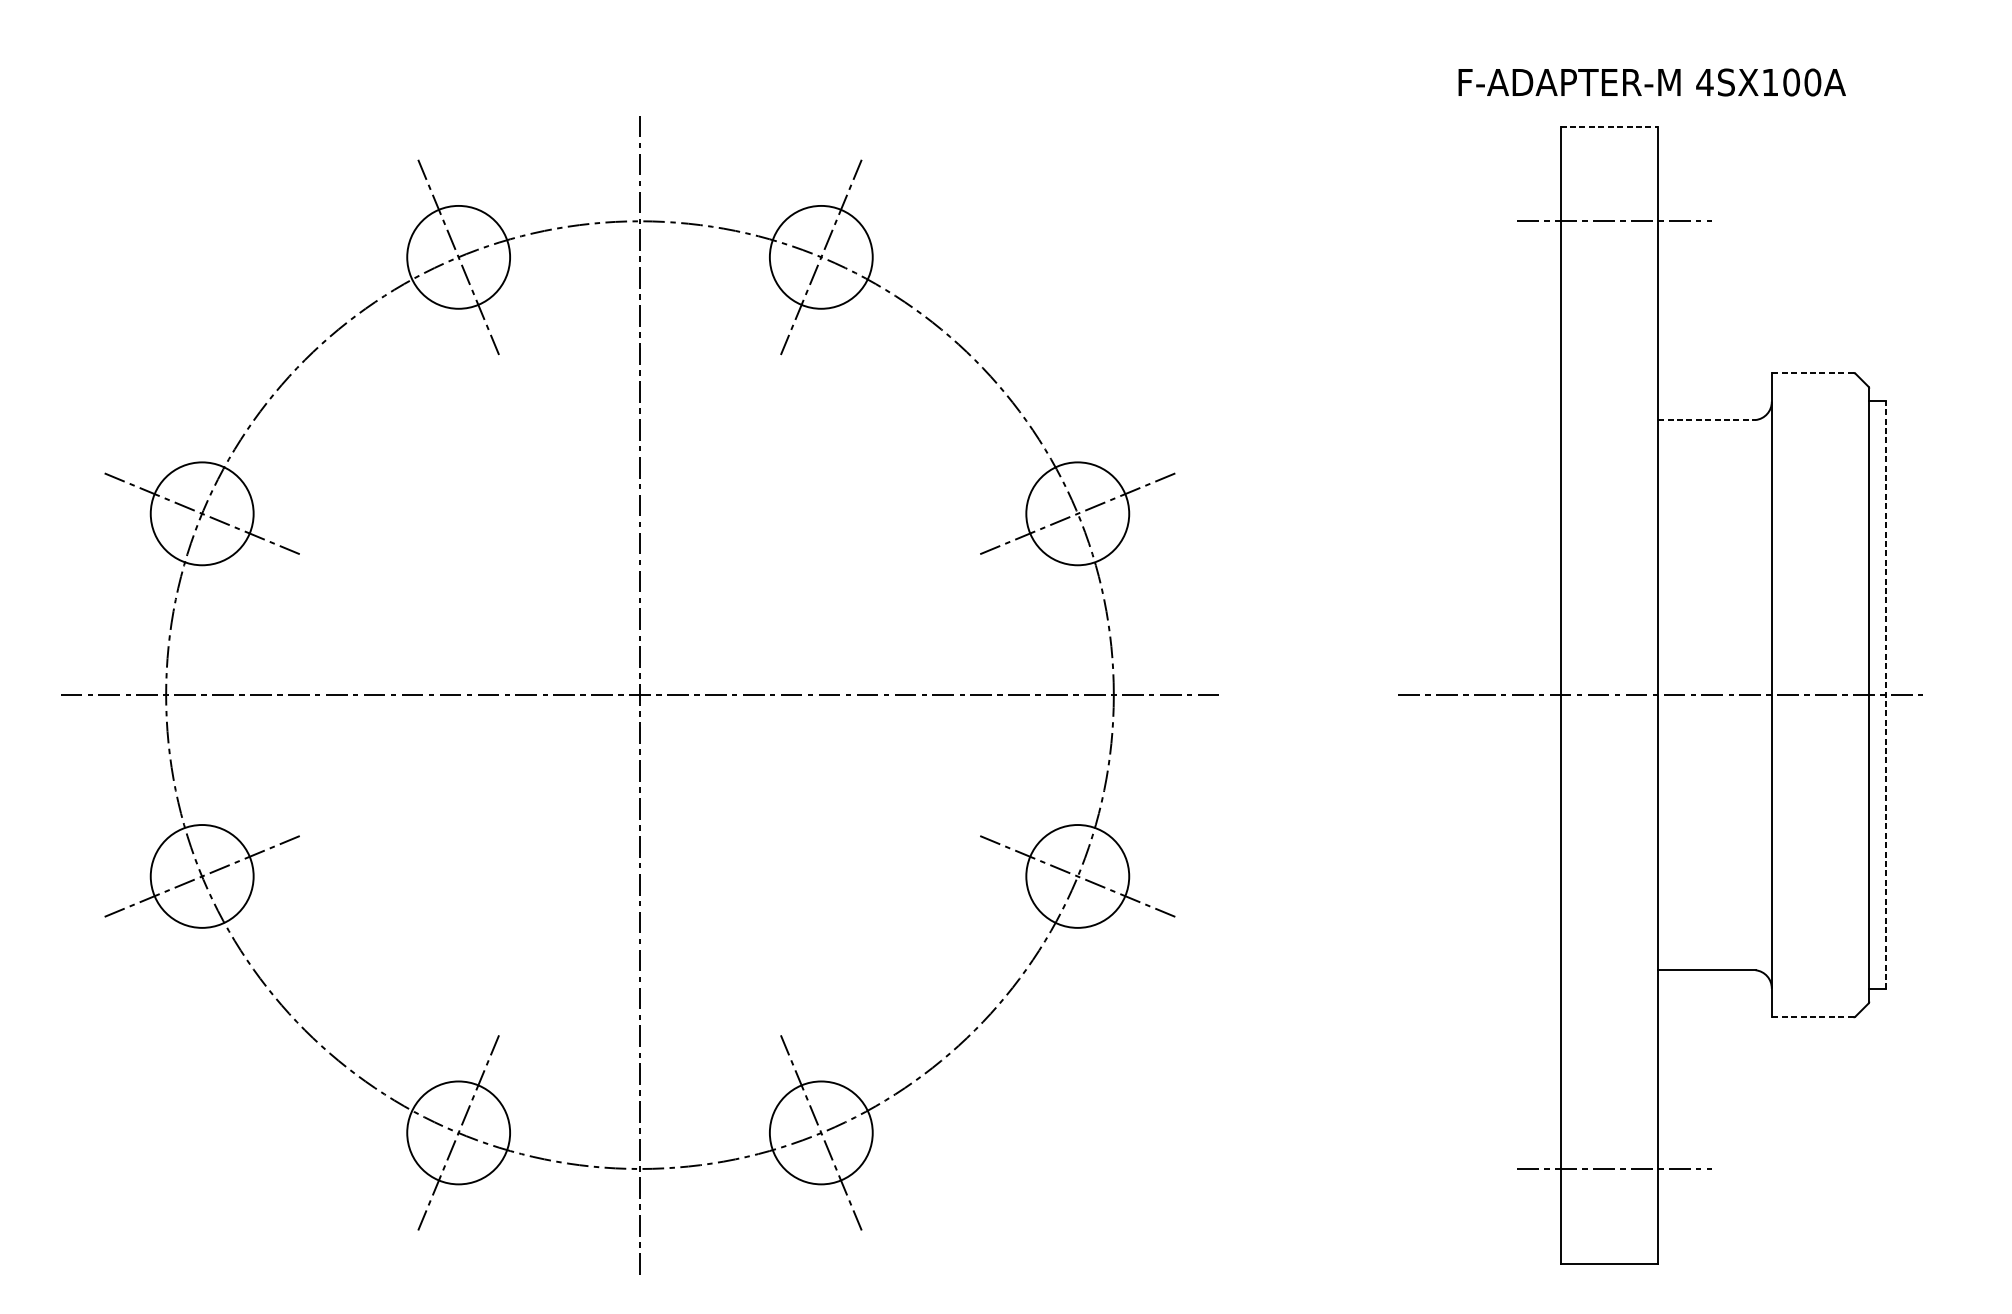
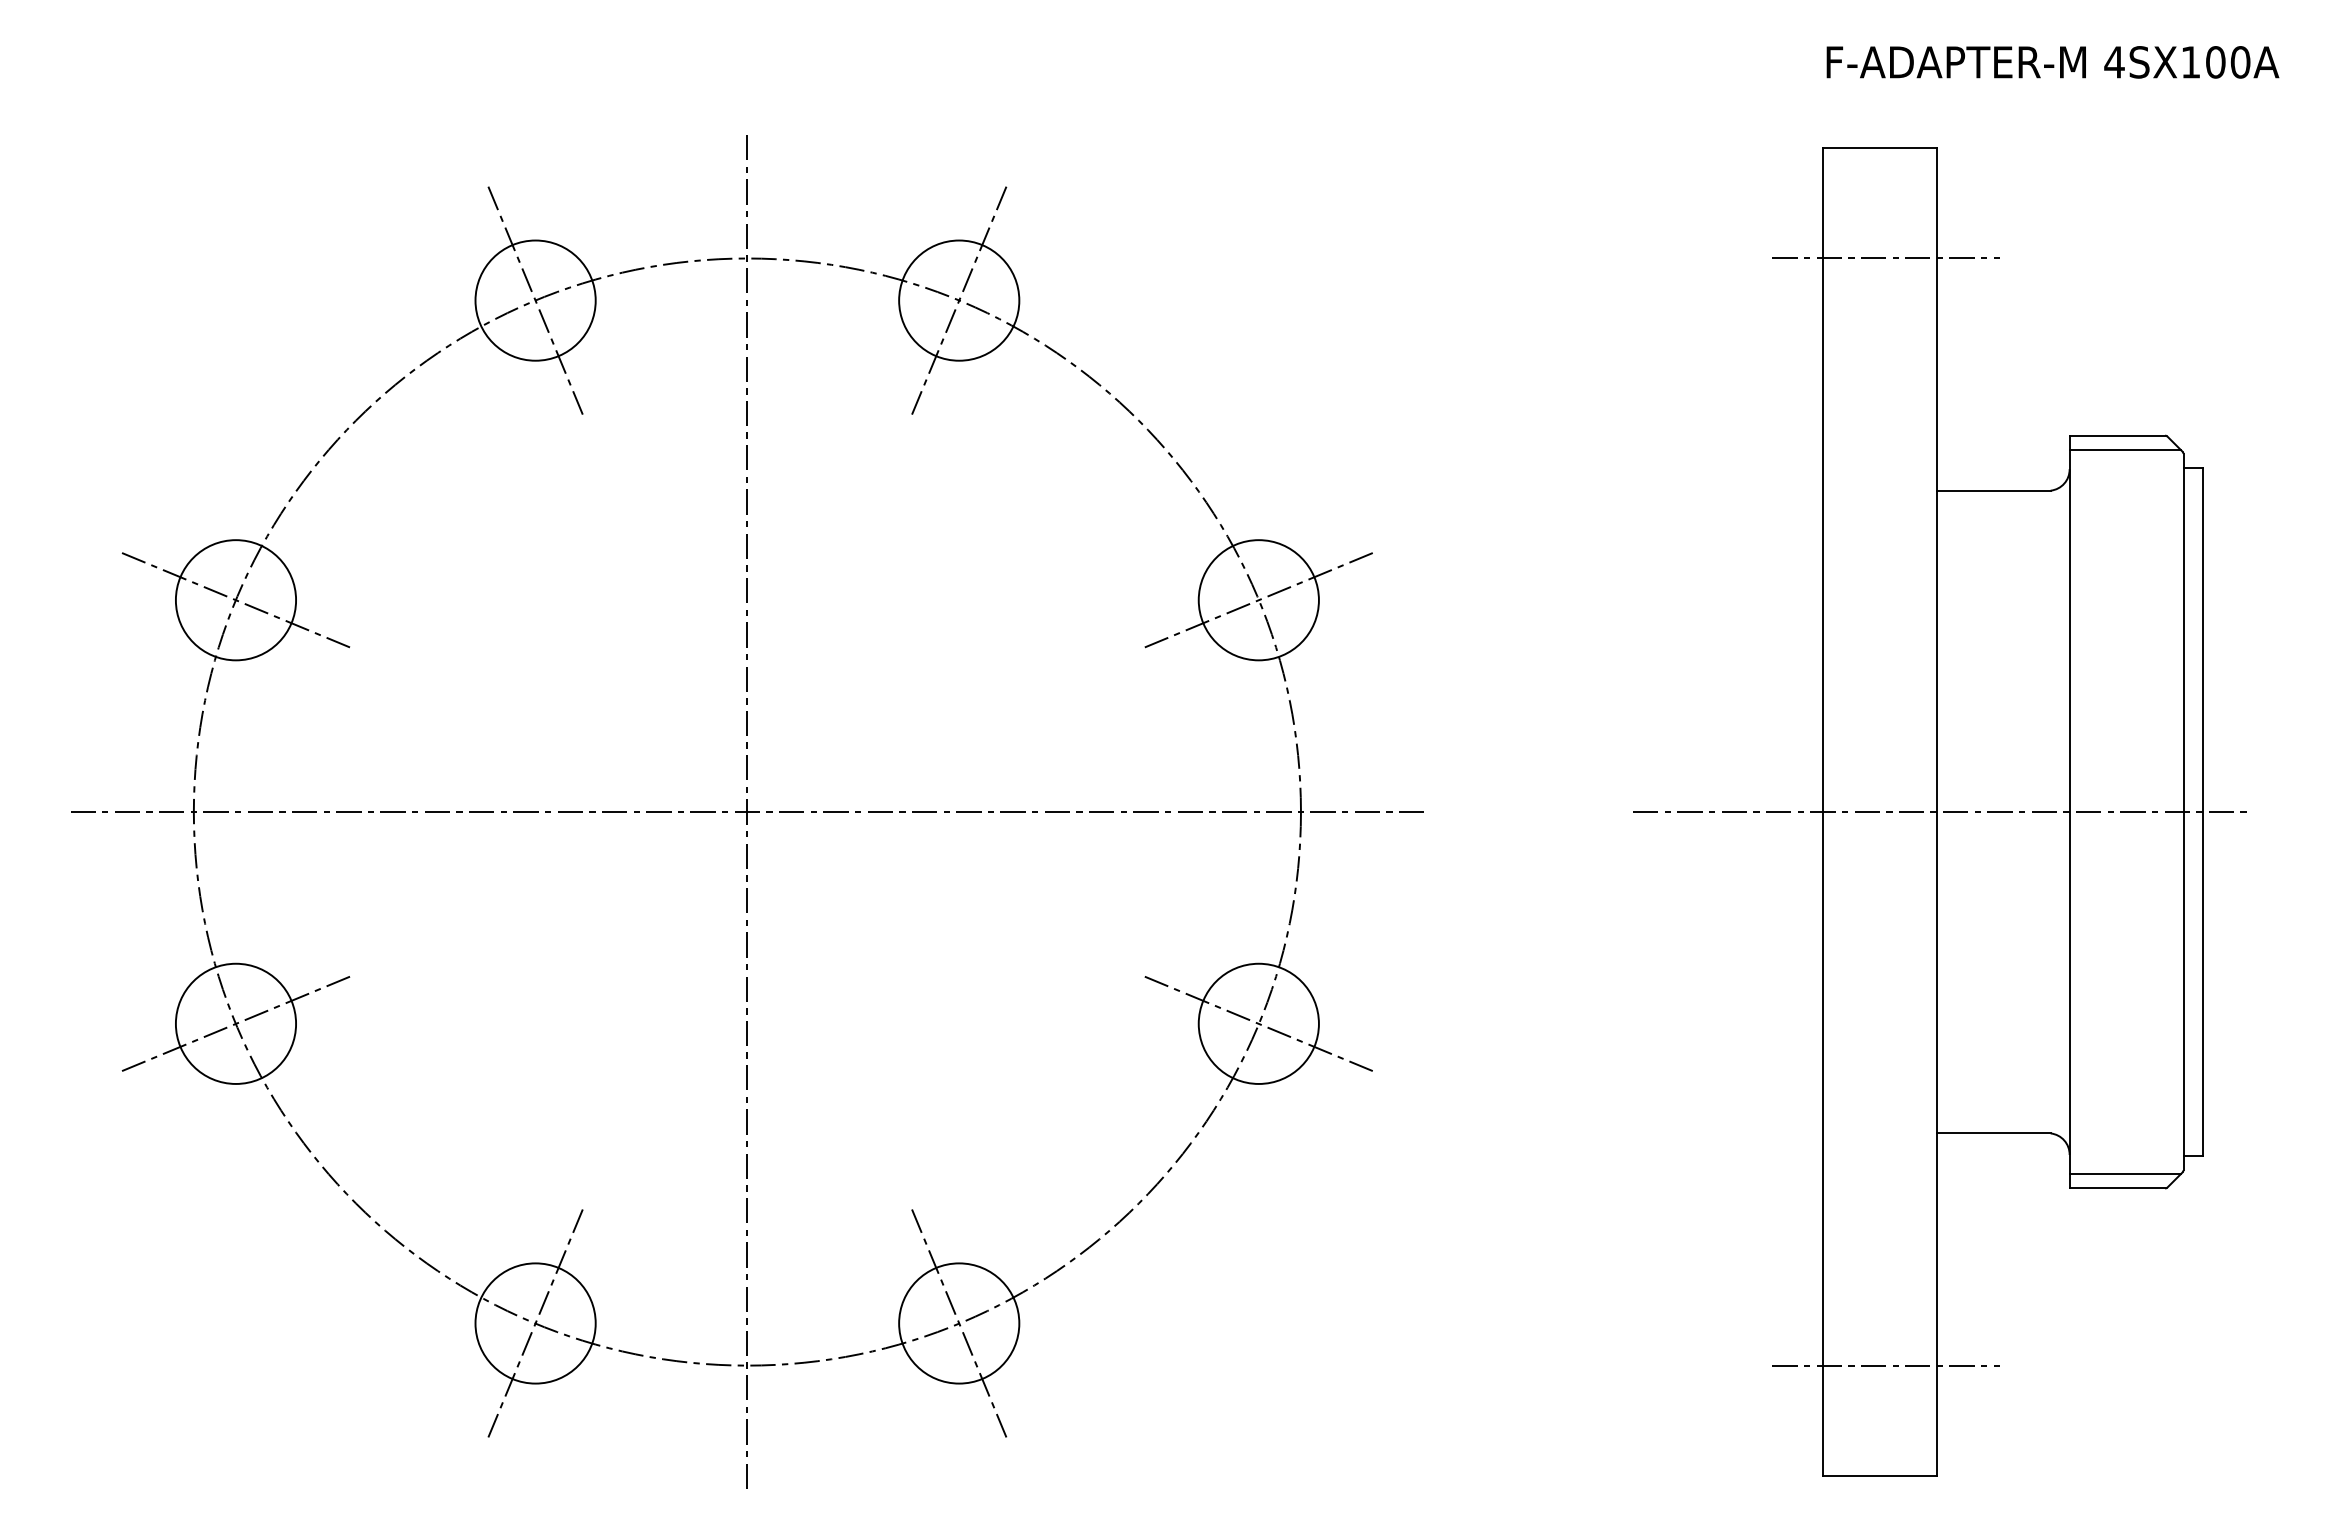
text: (1651, 82) -> (2052, 62), moved
line: (1609, 126) -> (1879, 147), dashed -> solid
line: (1812, 372) -> (2117, 435), dashed -> solid
line: (1818, 384) -> (2124, 449), added
line: (1706, 419) -> (1993, 490), dashed -> solid
line: (1885, 695) -> (2202, 812), dashed -> solid
line: (1818, 1005) -> (2124, 1174), added
line: (1812, 1017) -> (2117, 1188), dashed -> solid

